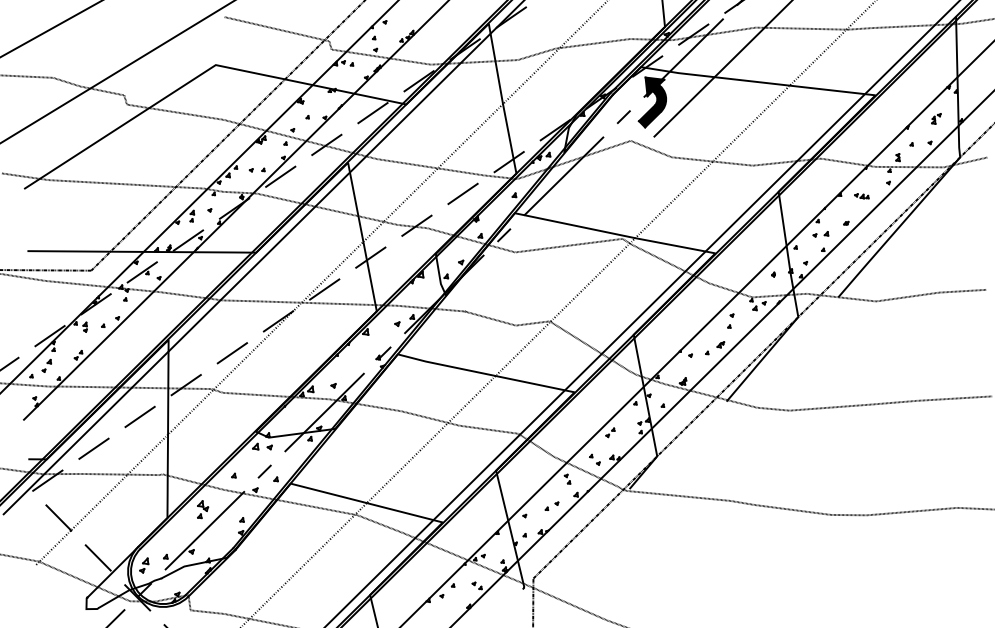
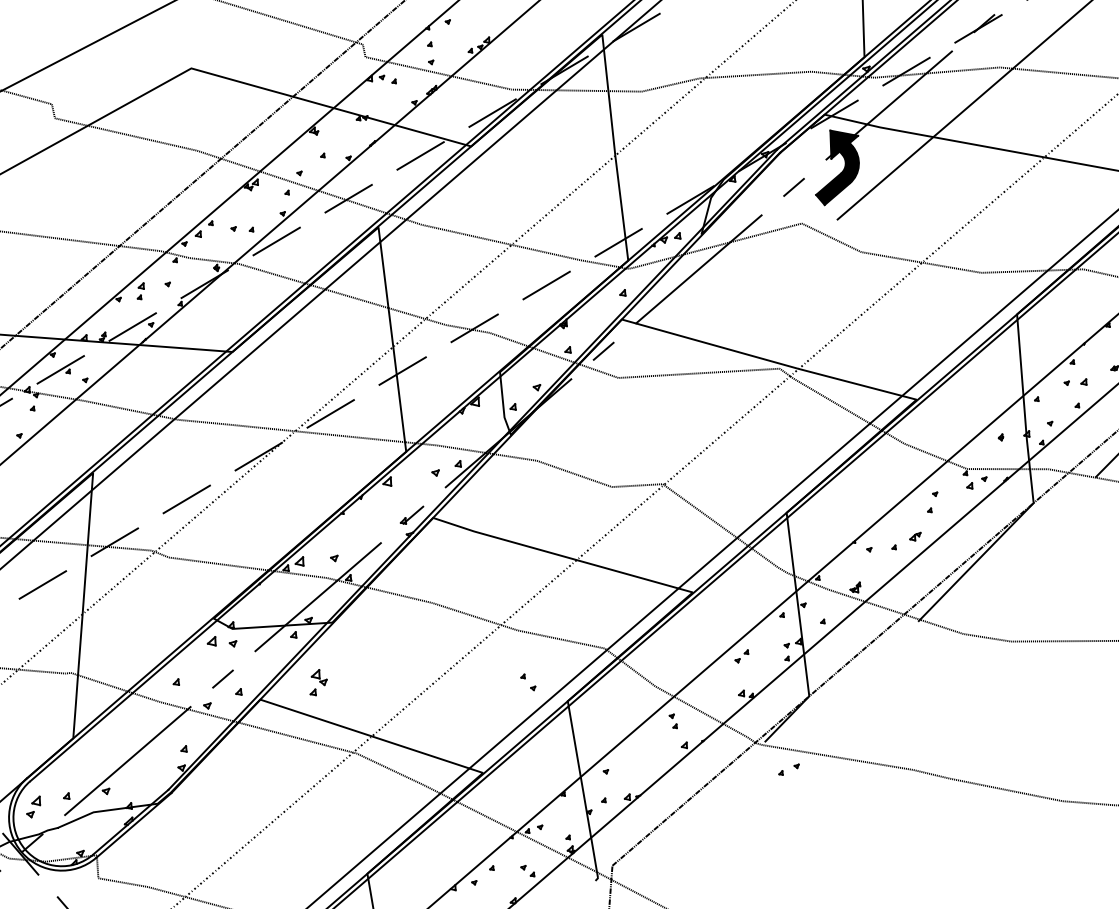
part: (594, 459) -> (527, 681), moved
part: (551, 505) -> (788, 768), moved
part: (203, 509) -> (319, 682), moved

